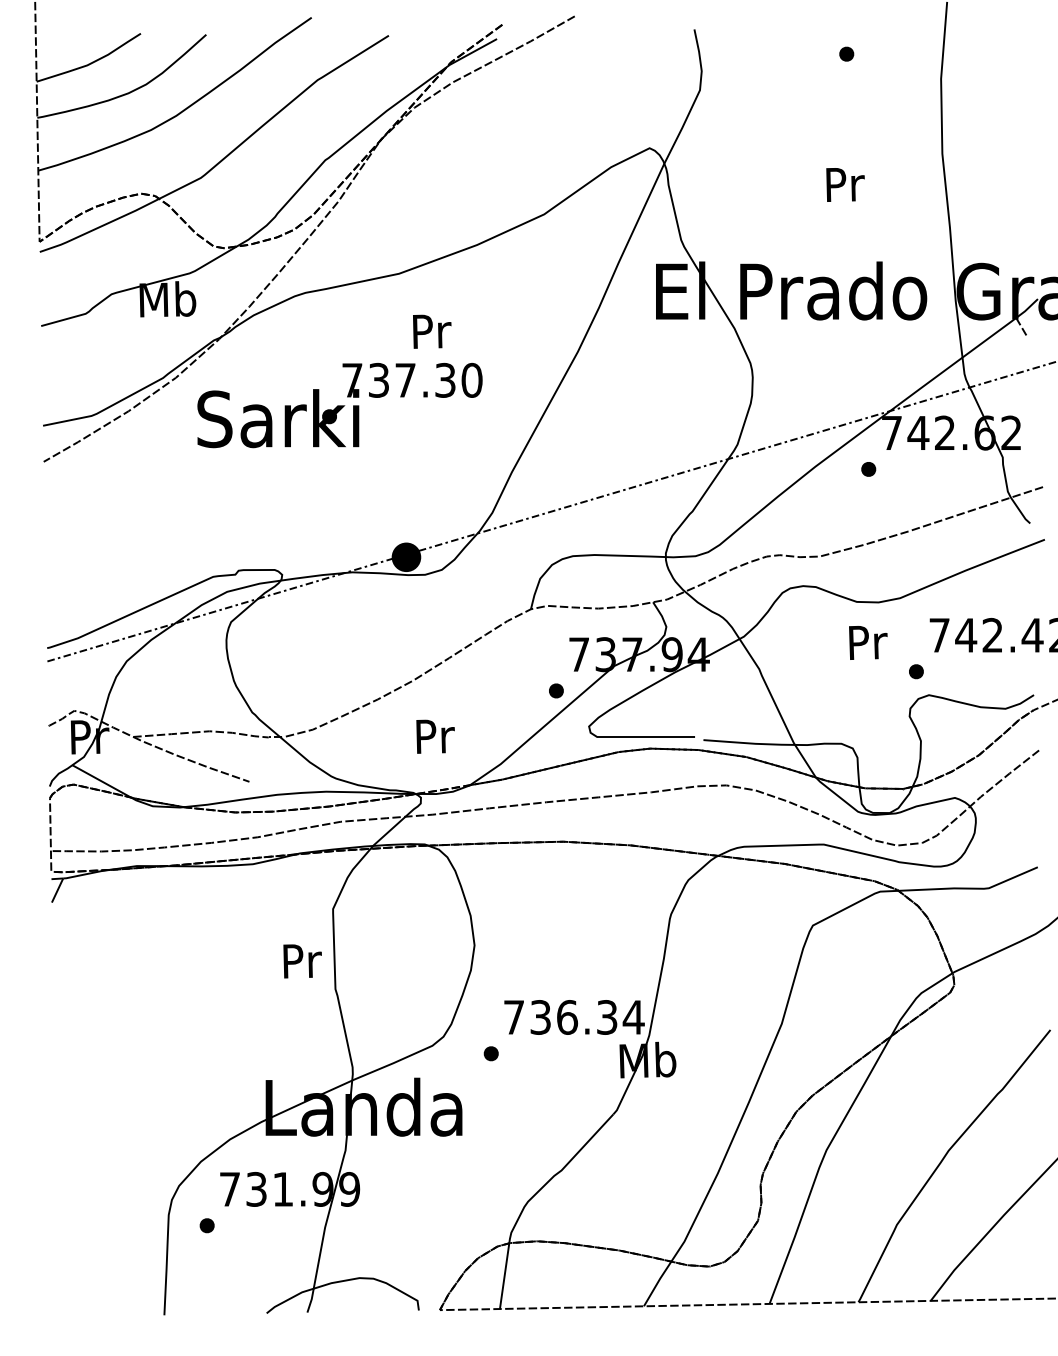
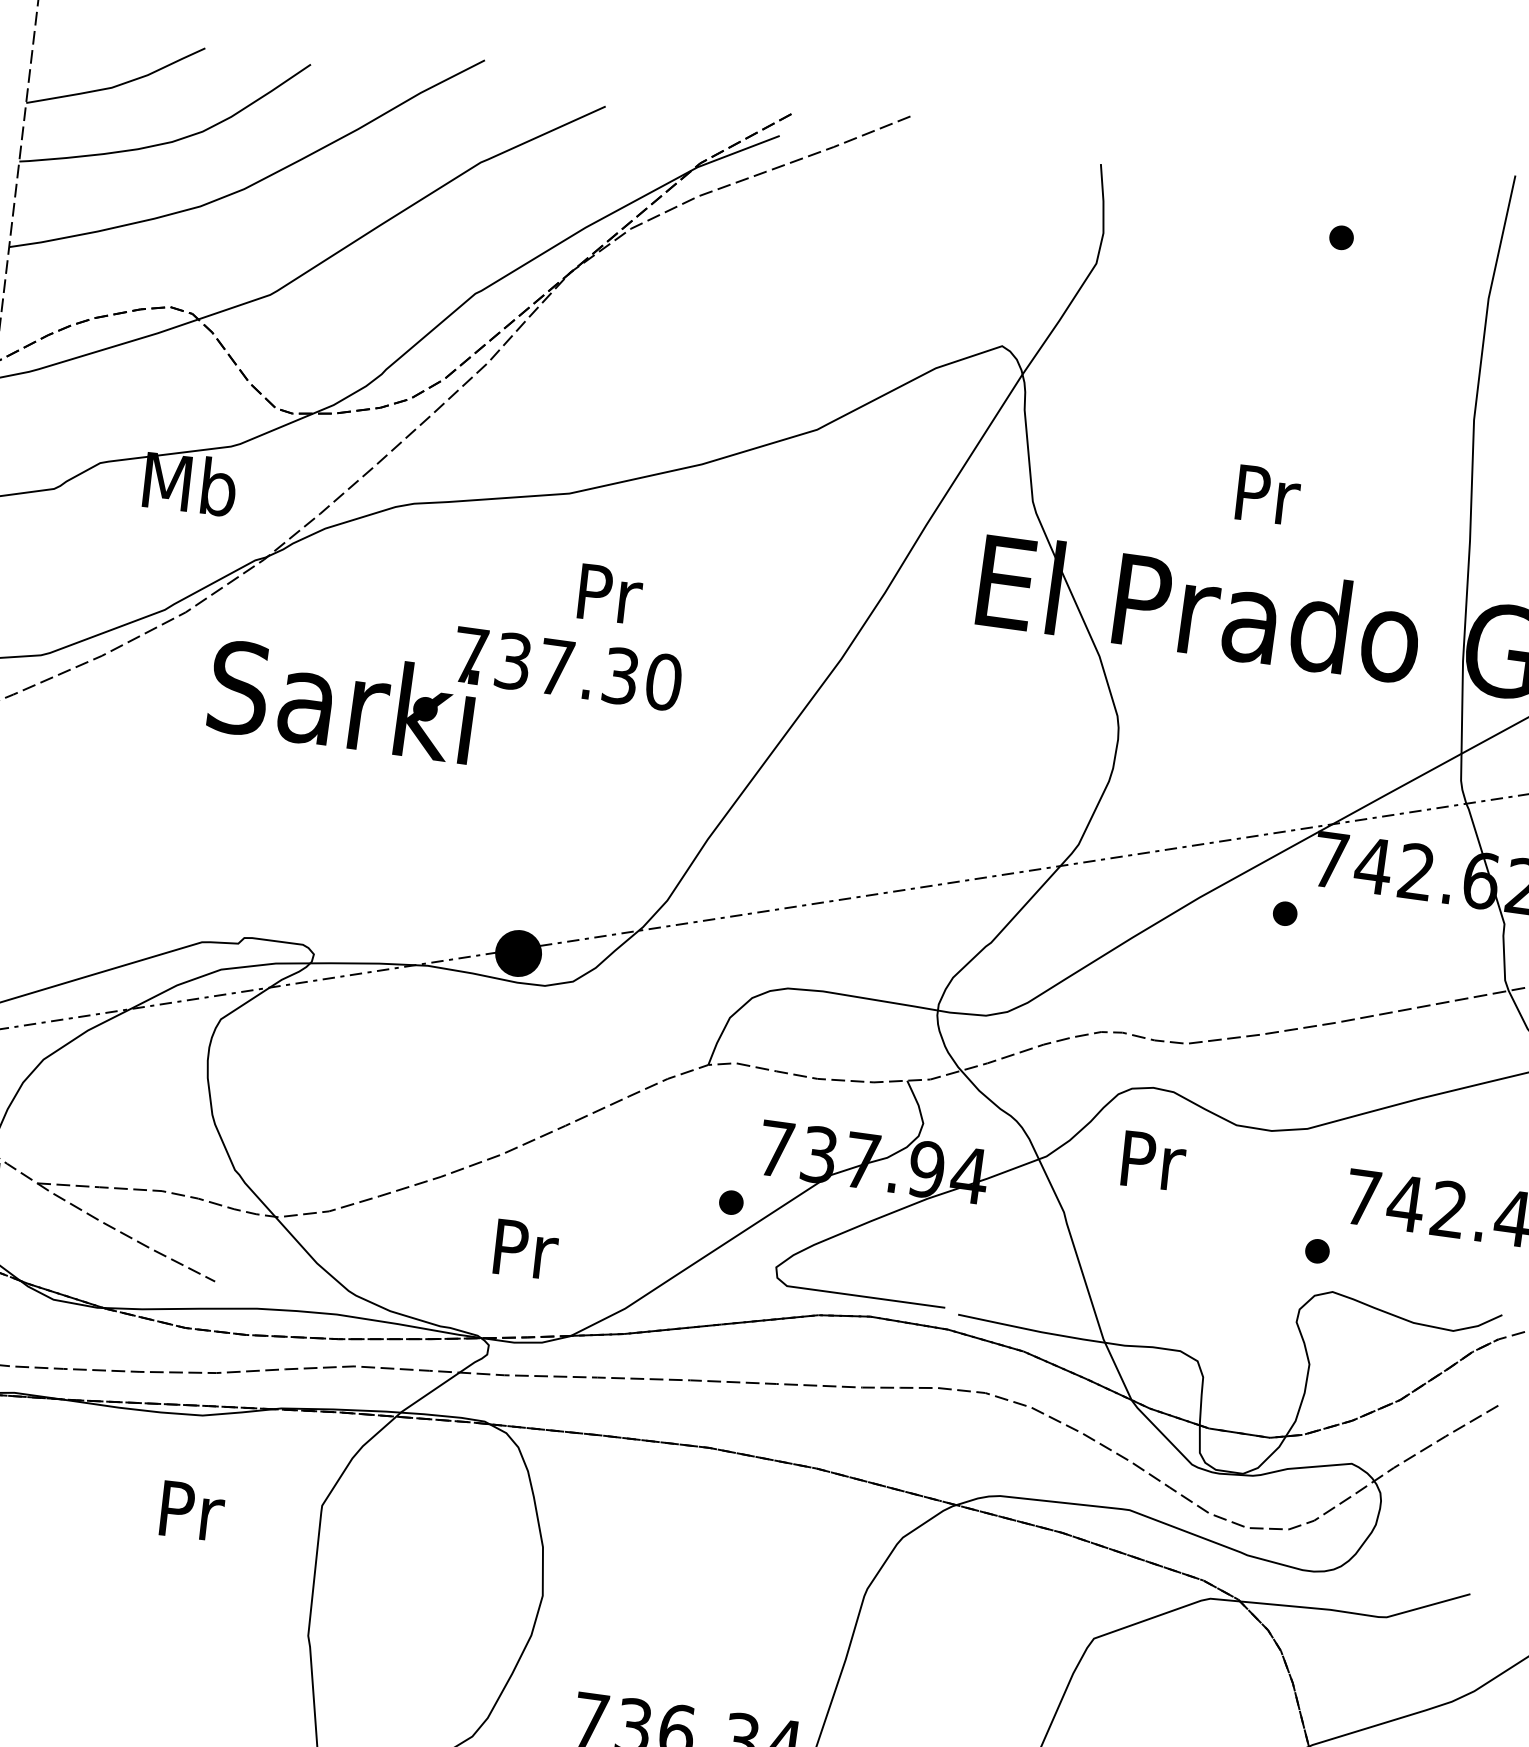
text: (845, 184) -> (1268, 494), moved
text: (868, 642) -> (1153, 1160), moved
text: (302, 961) -> (191, 1511), moved

